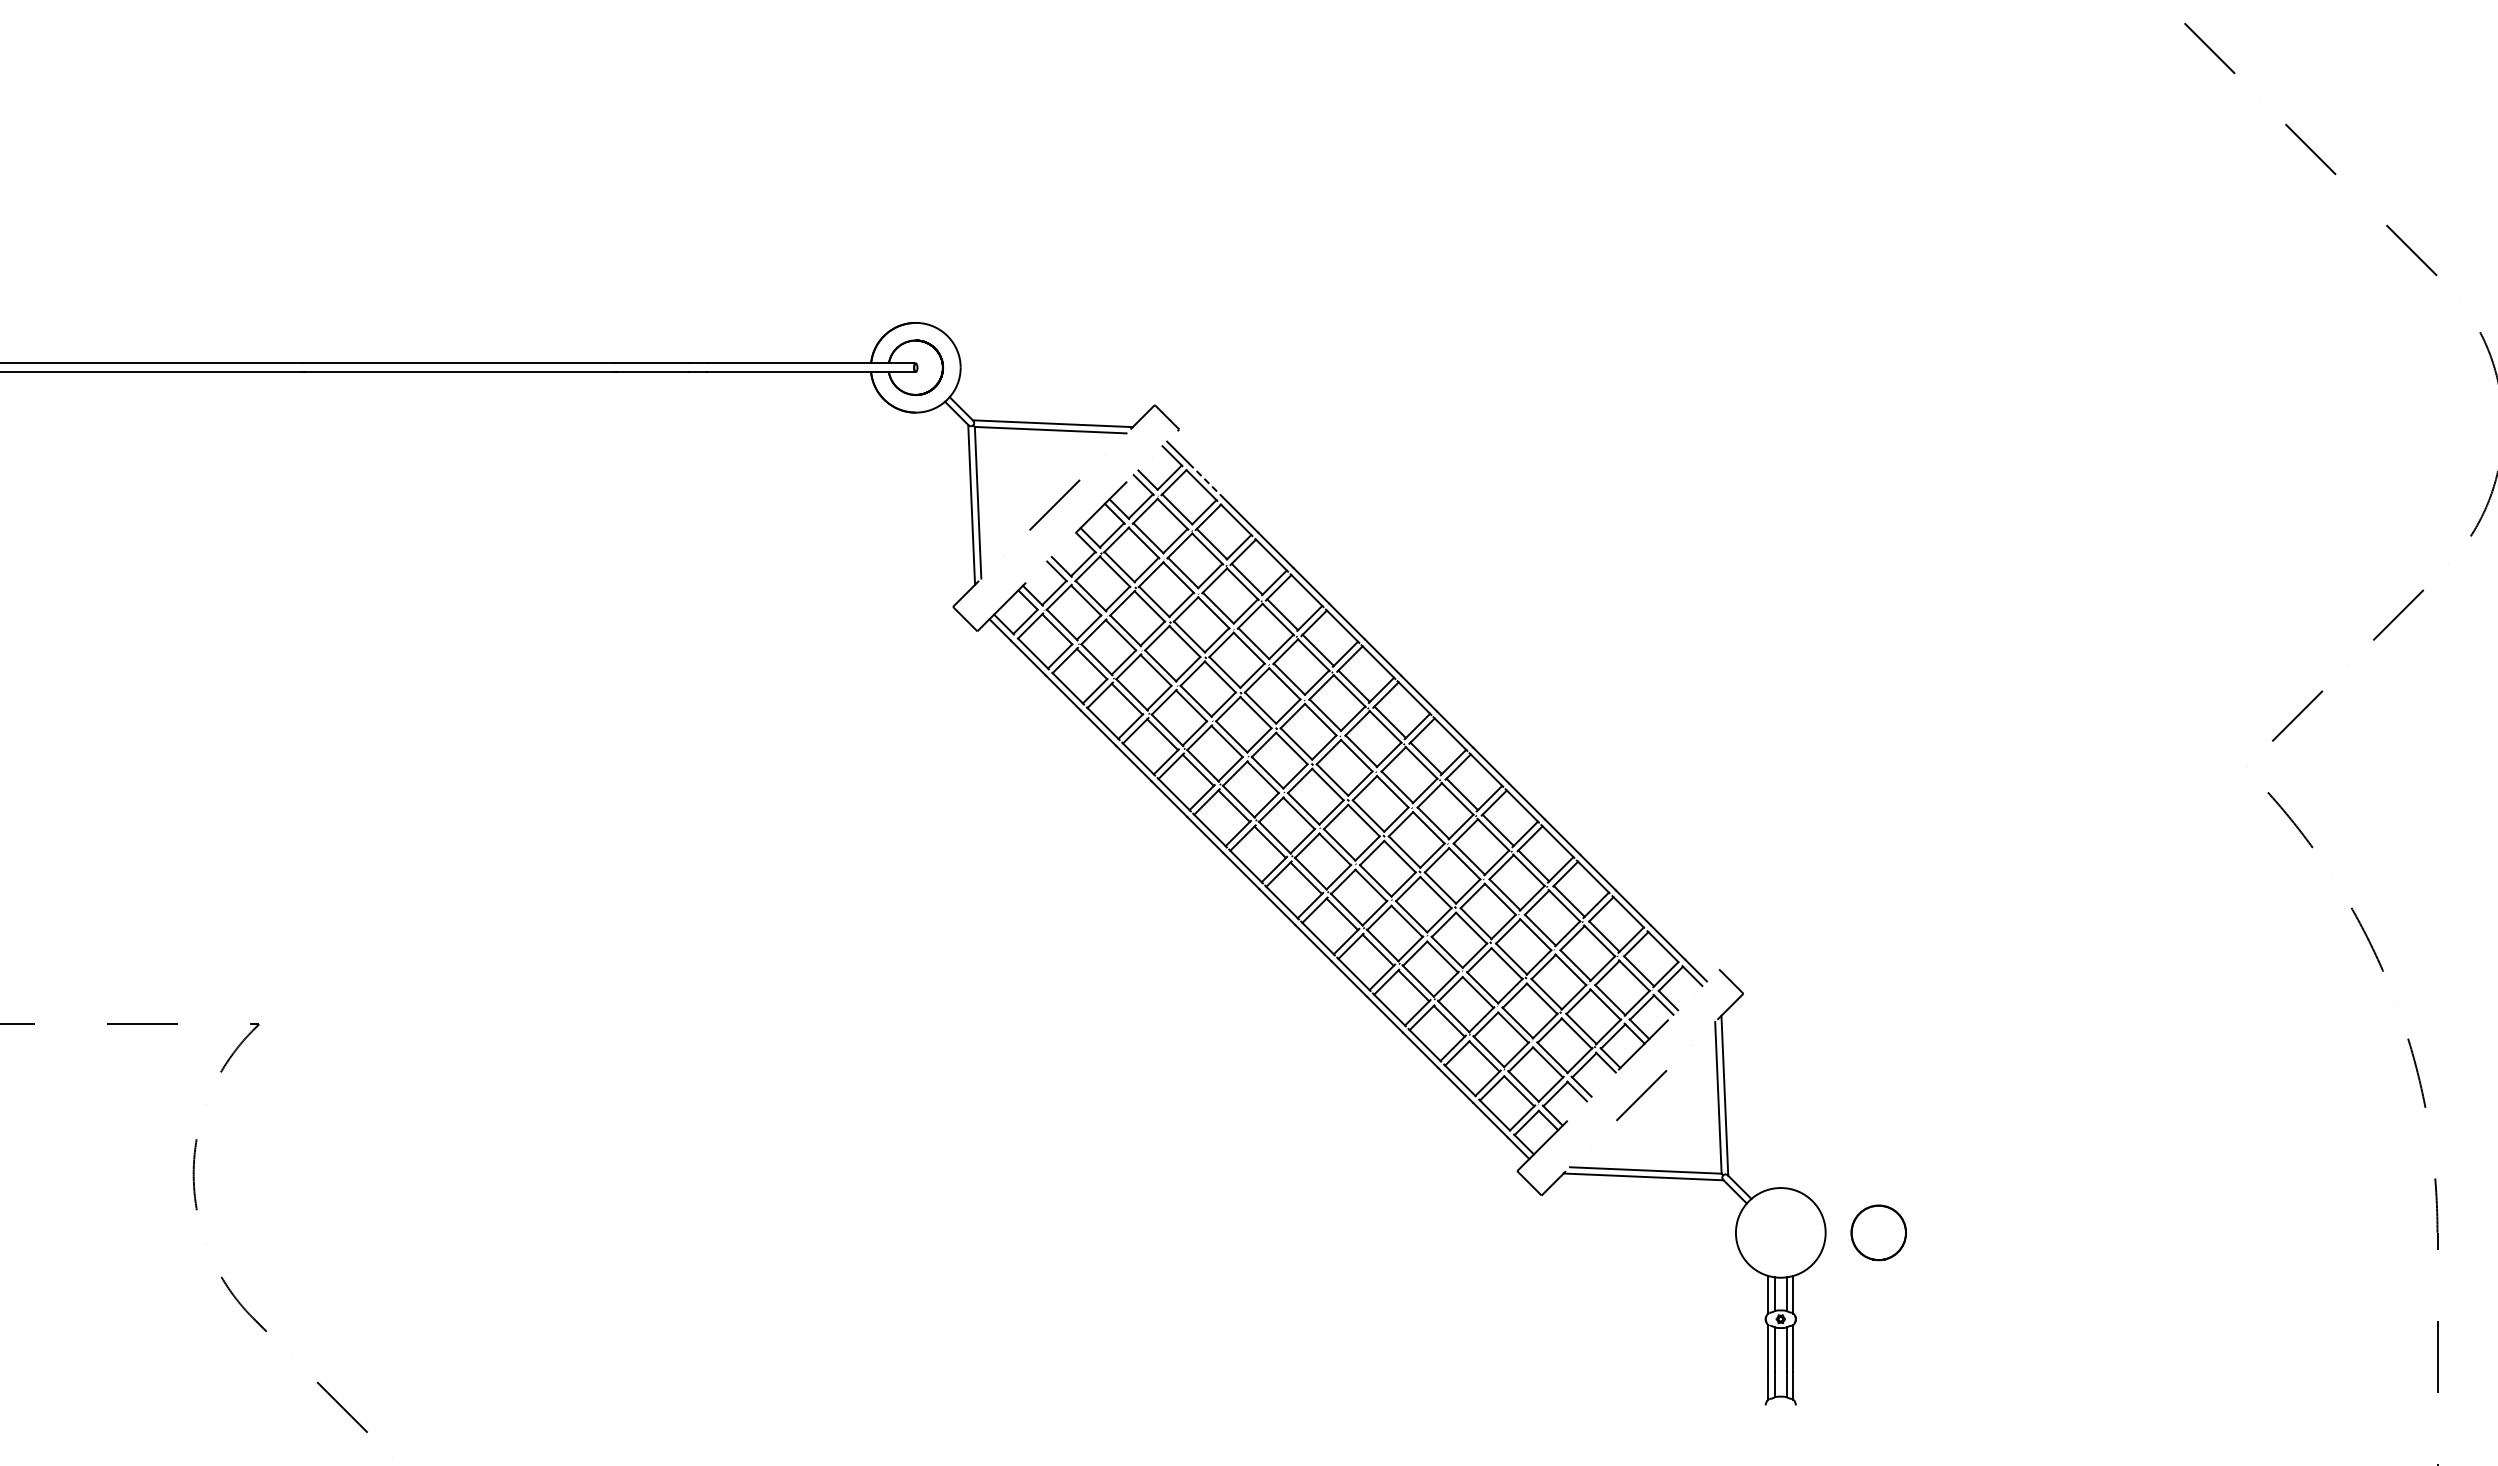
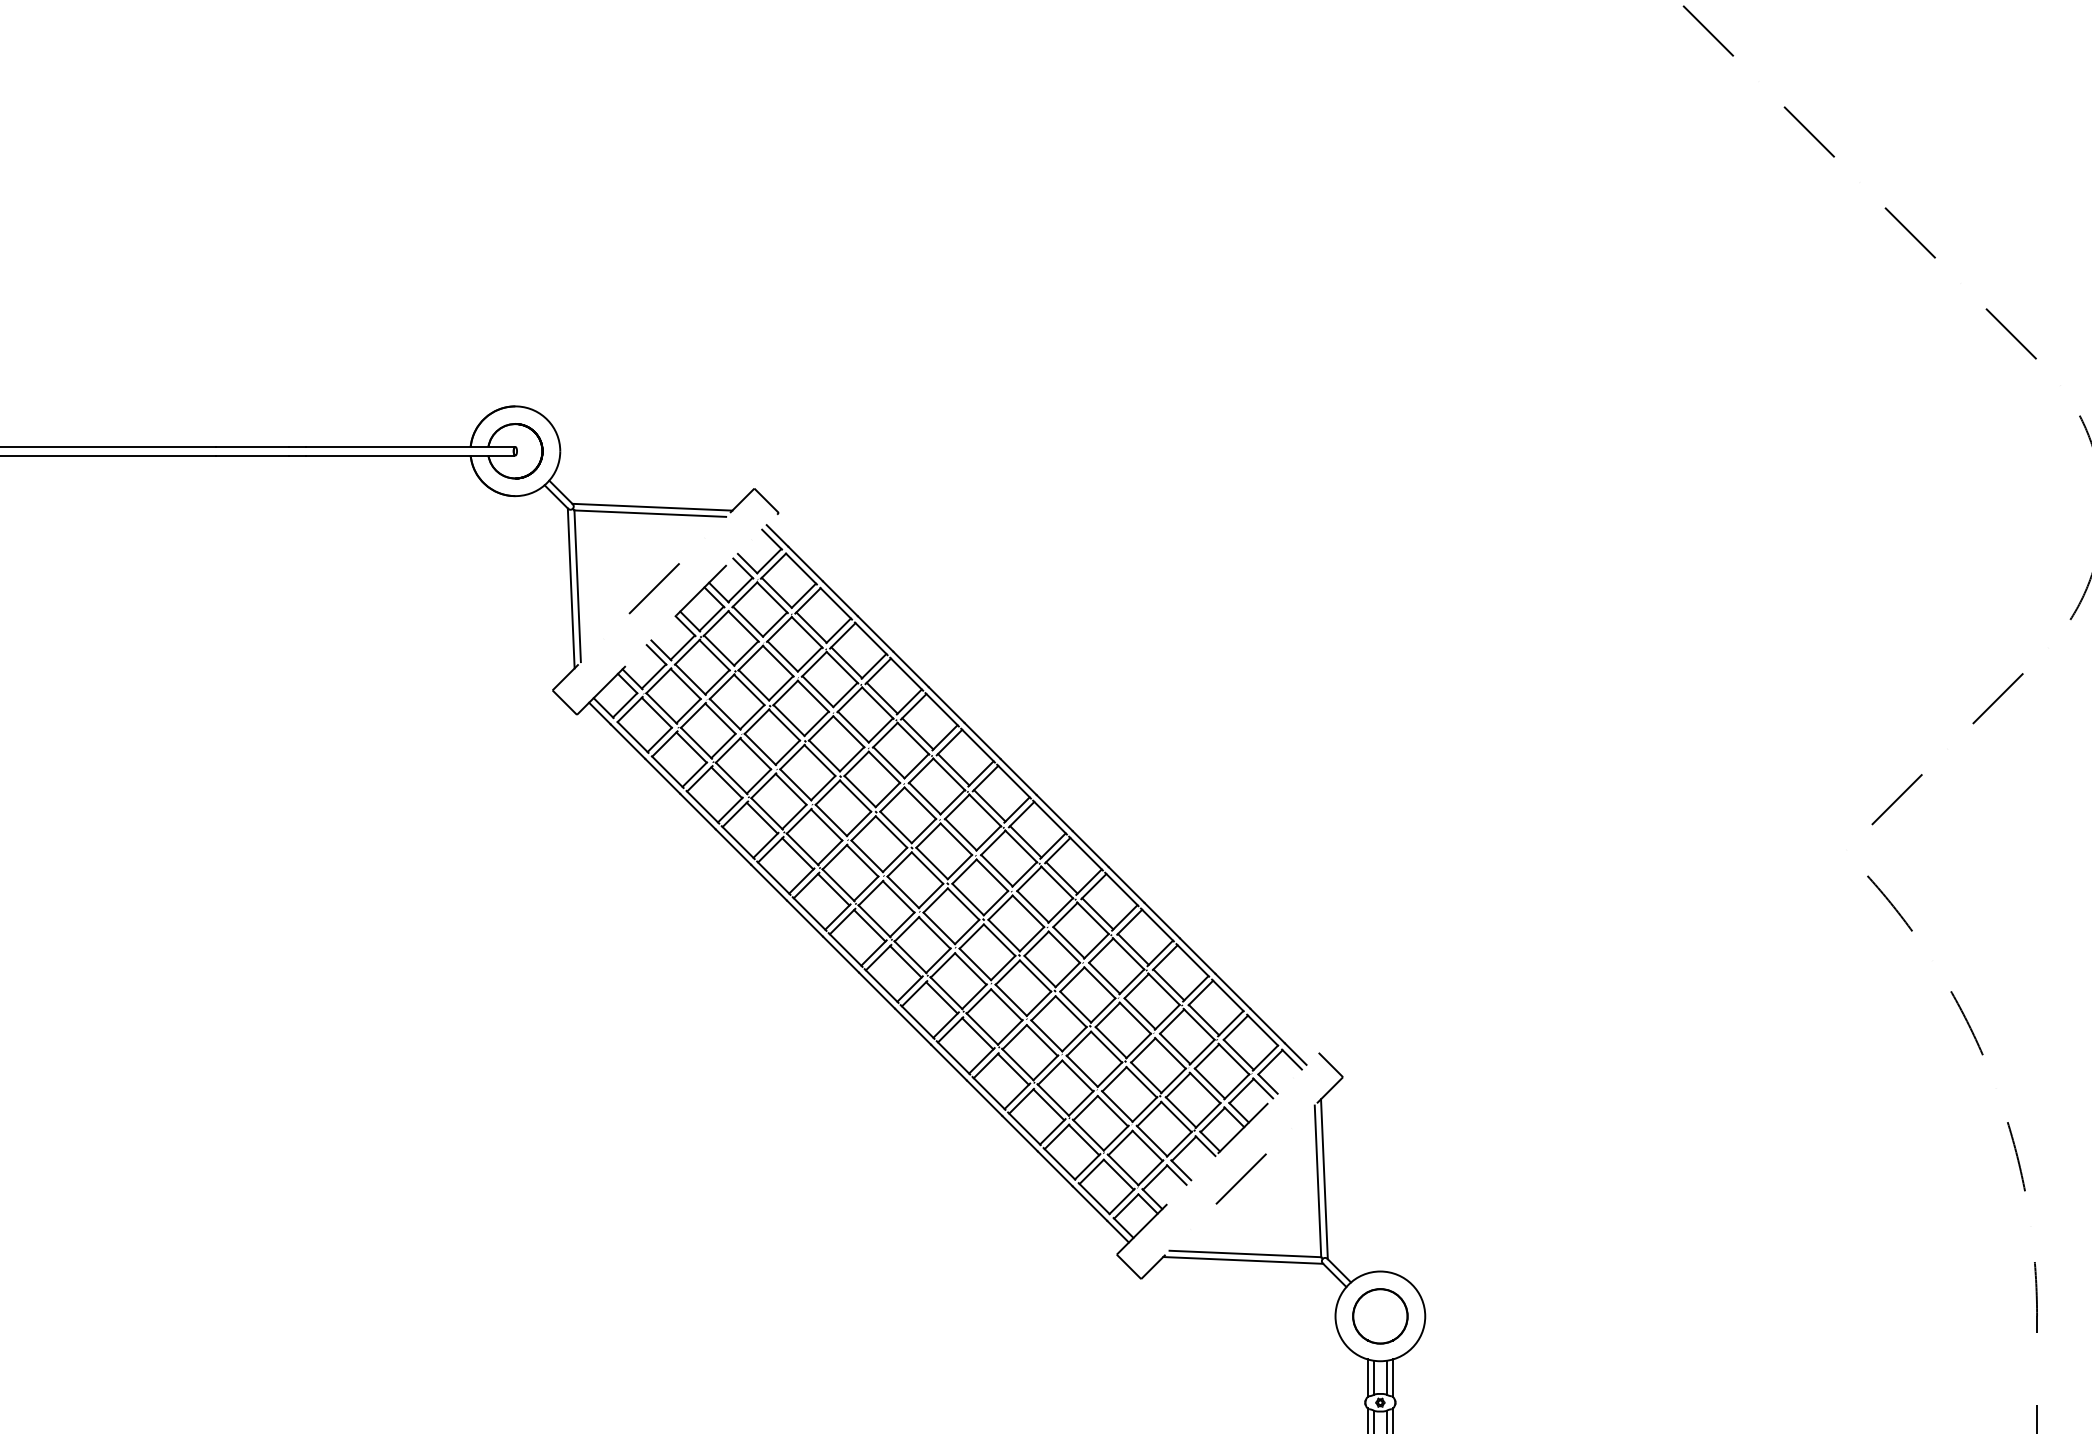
line: (1206, 480) -> (806, 564), dashed -> solid
part: (1878, 1232) -> (1380, 1316), moved

